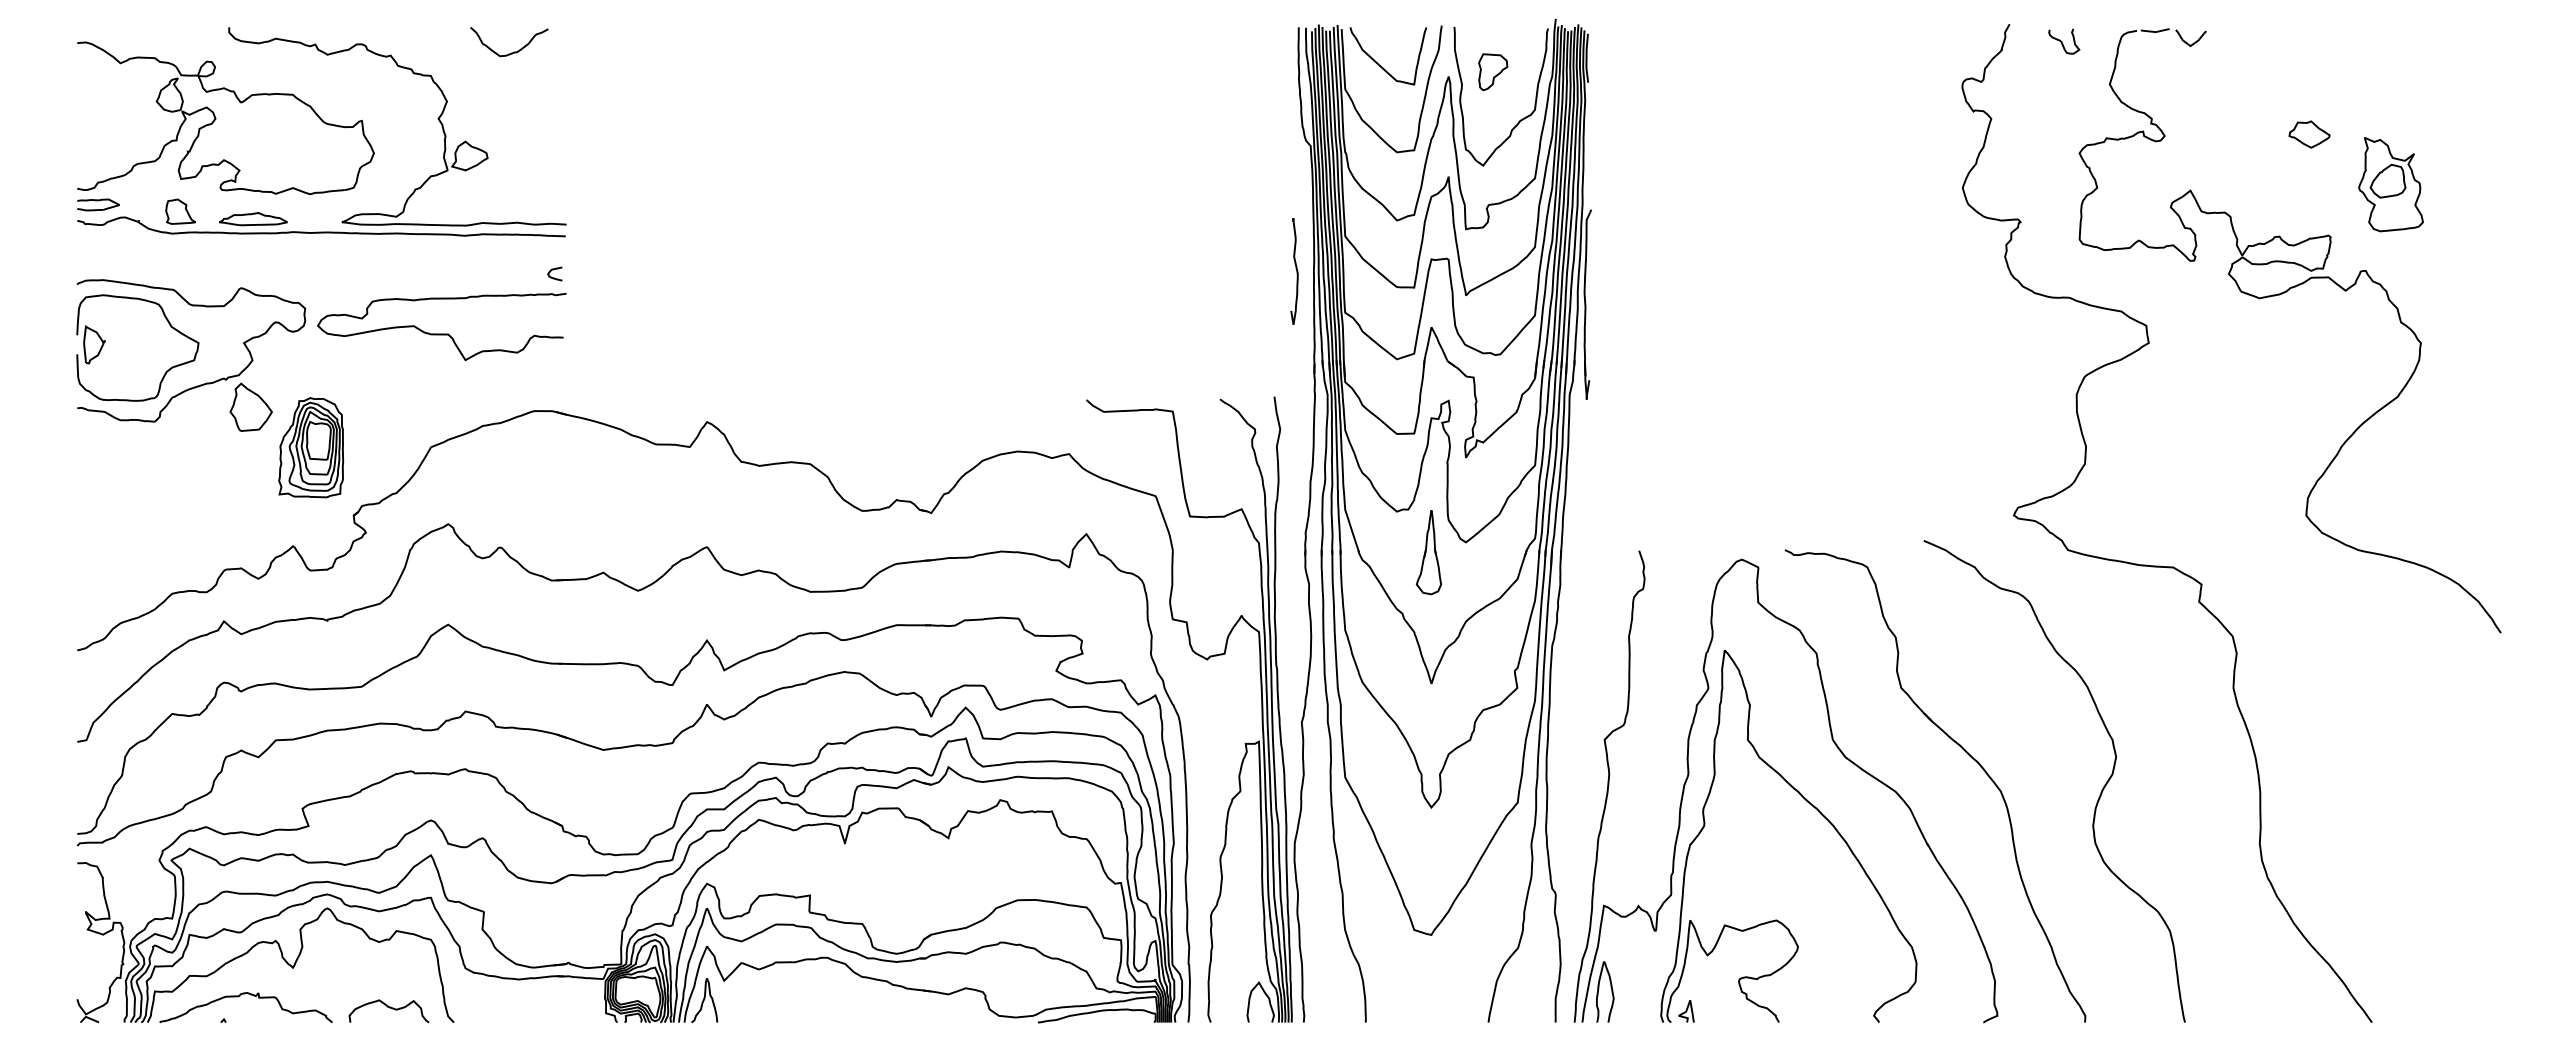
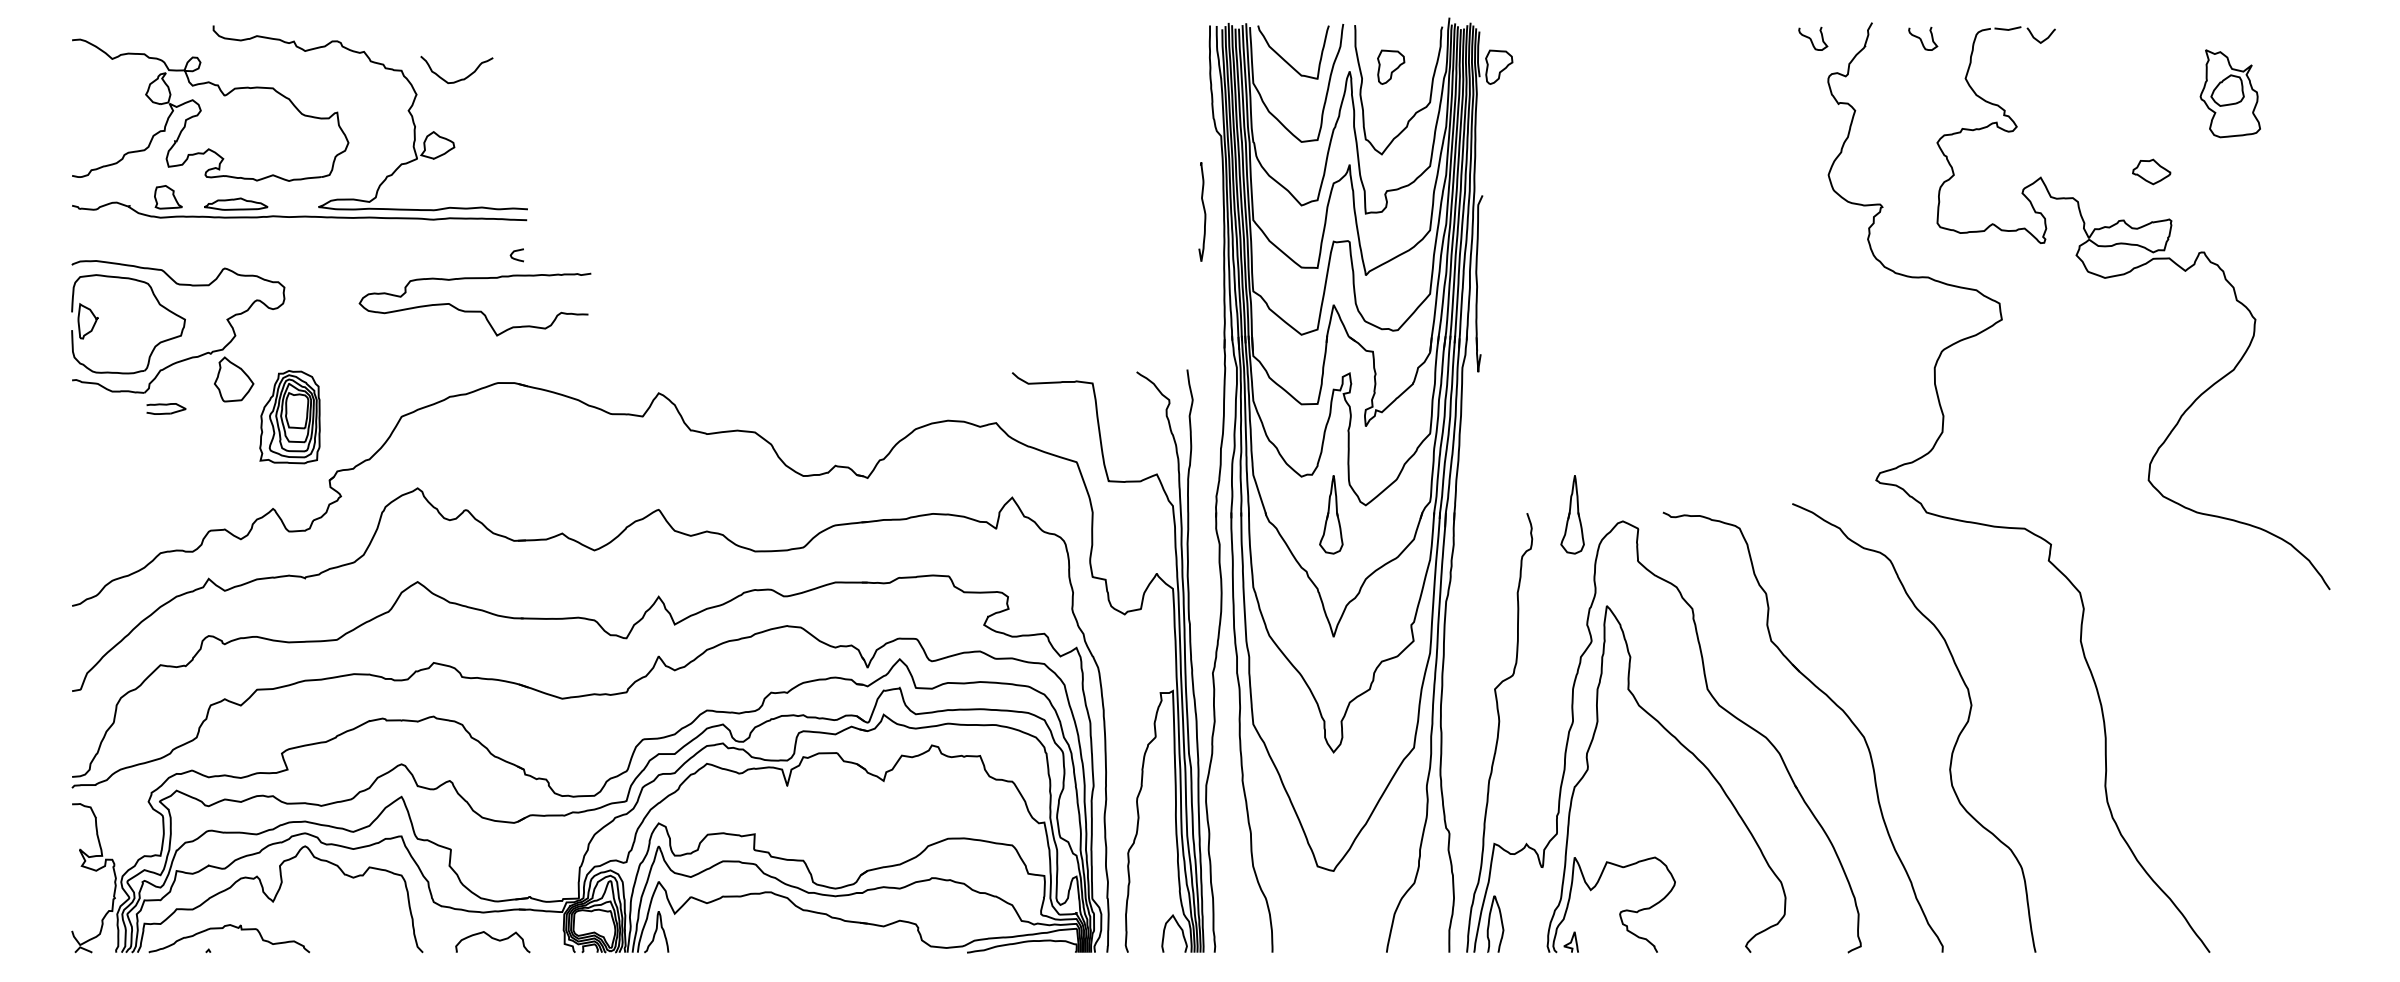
curve: (1944, 41) -> (1811, 38), added
curve: (511, 52) -> (458, 79), moved
part: (1609, 72) -> (1499, 67), added
part: (2309, 134) -> (2151, 171), moved
part: (2390, 184) -> (2229, 93), moved
part: (98, 204) -> (166, 408), moved
curve: (1296, 271) -> (1204, 211), moved
curve: (441, 333) -> (474, 310), moved
part: (1687, 552) -> (1572, 514), added
curve: (389, 1008) -> (493, 939), moved

